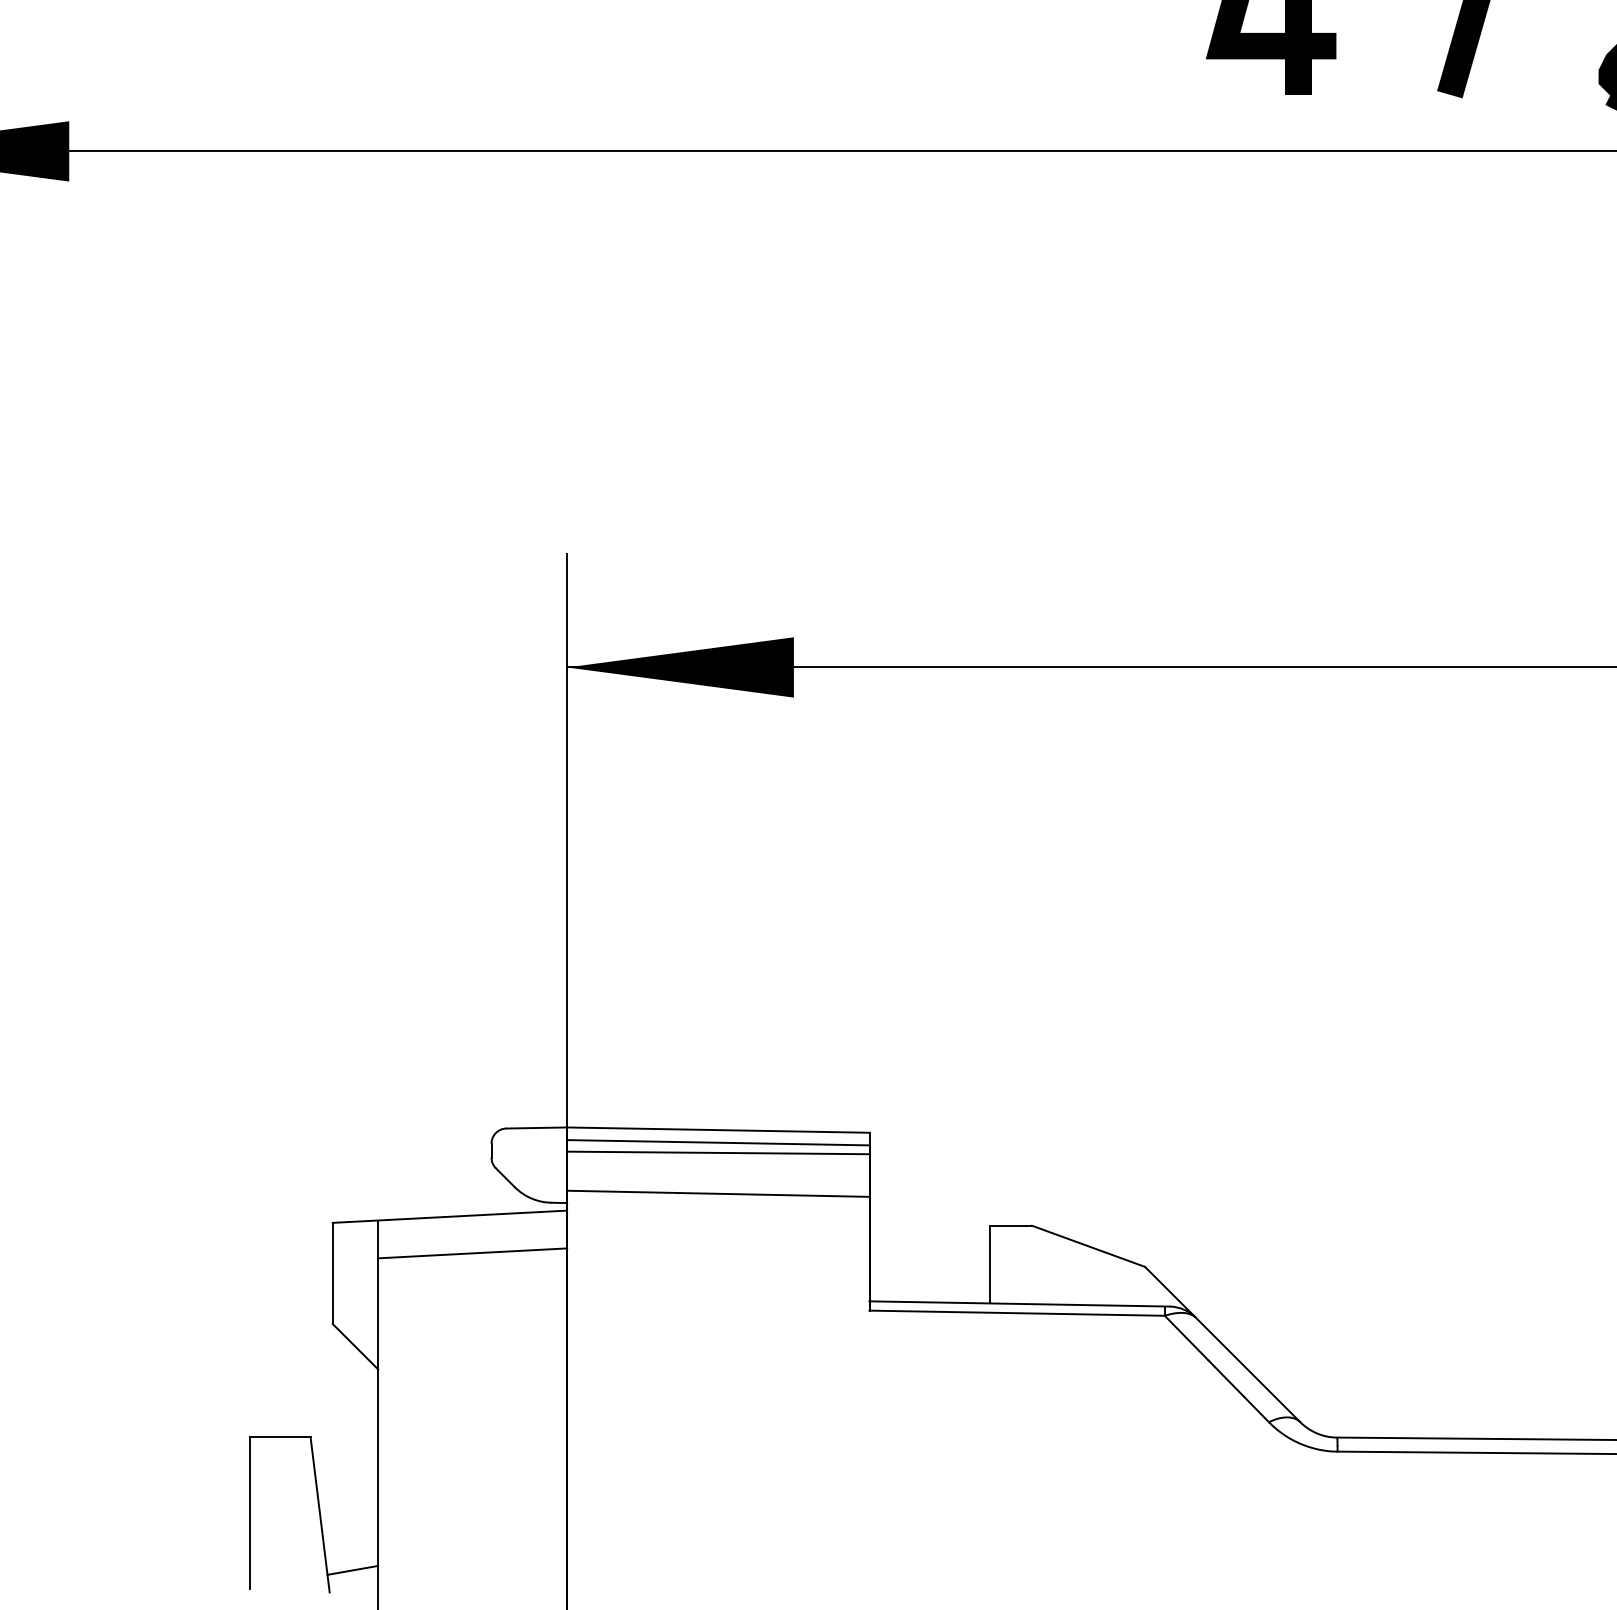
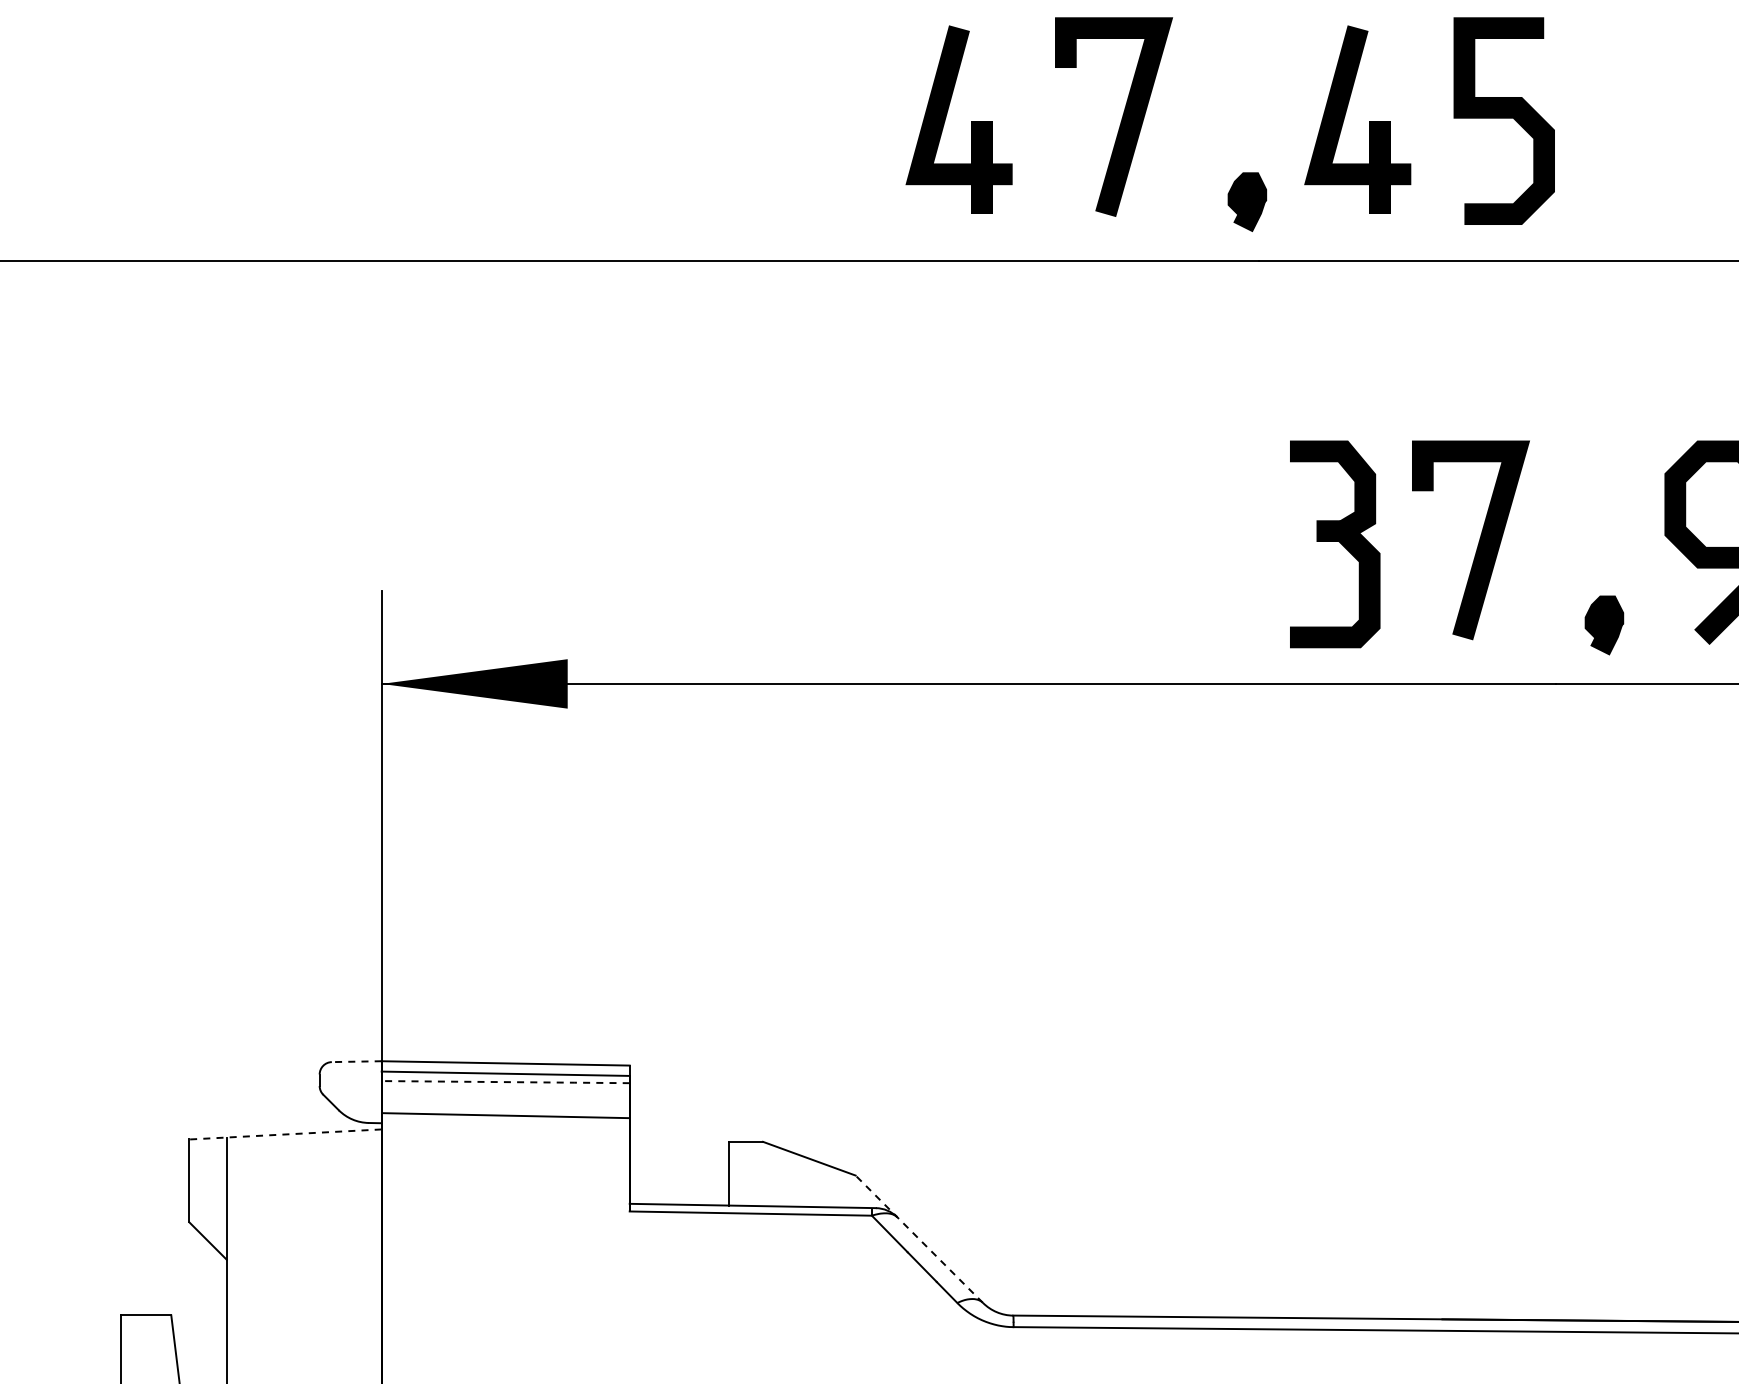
line: (536, 1127) -> (356, 1061), solid -> dashed
line: (719, 1153) -> (506, 1082), solid -> dashed
line: (449, 1216) -> (285, 1134), solid -> dashed
line: (471, 1253) -> (303, 1164), removed
line: (1221, 1343) -> (918, 1238), solid -> dashed

